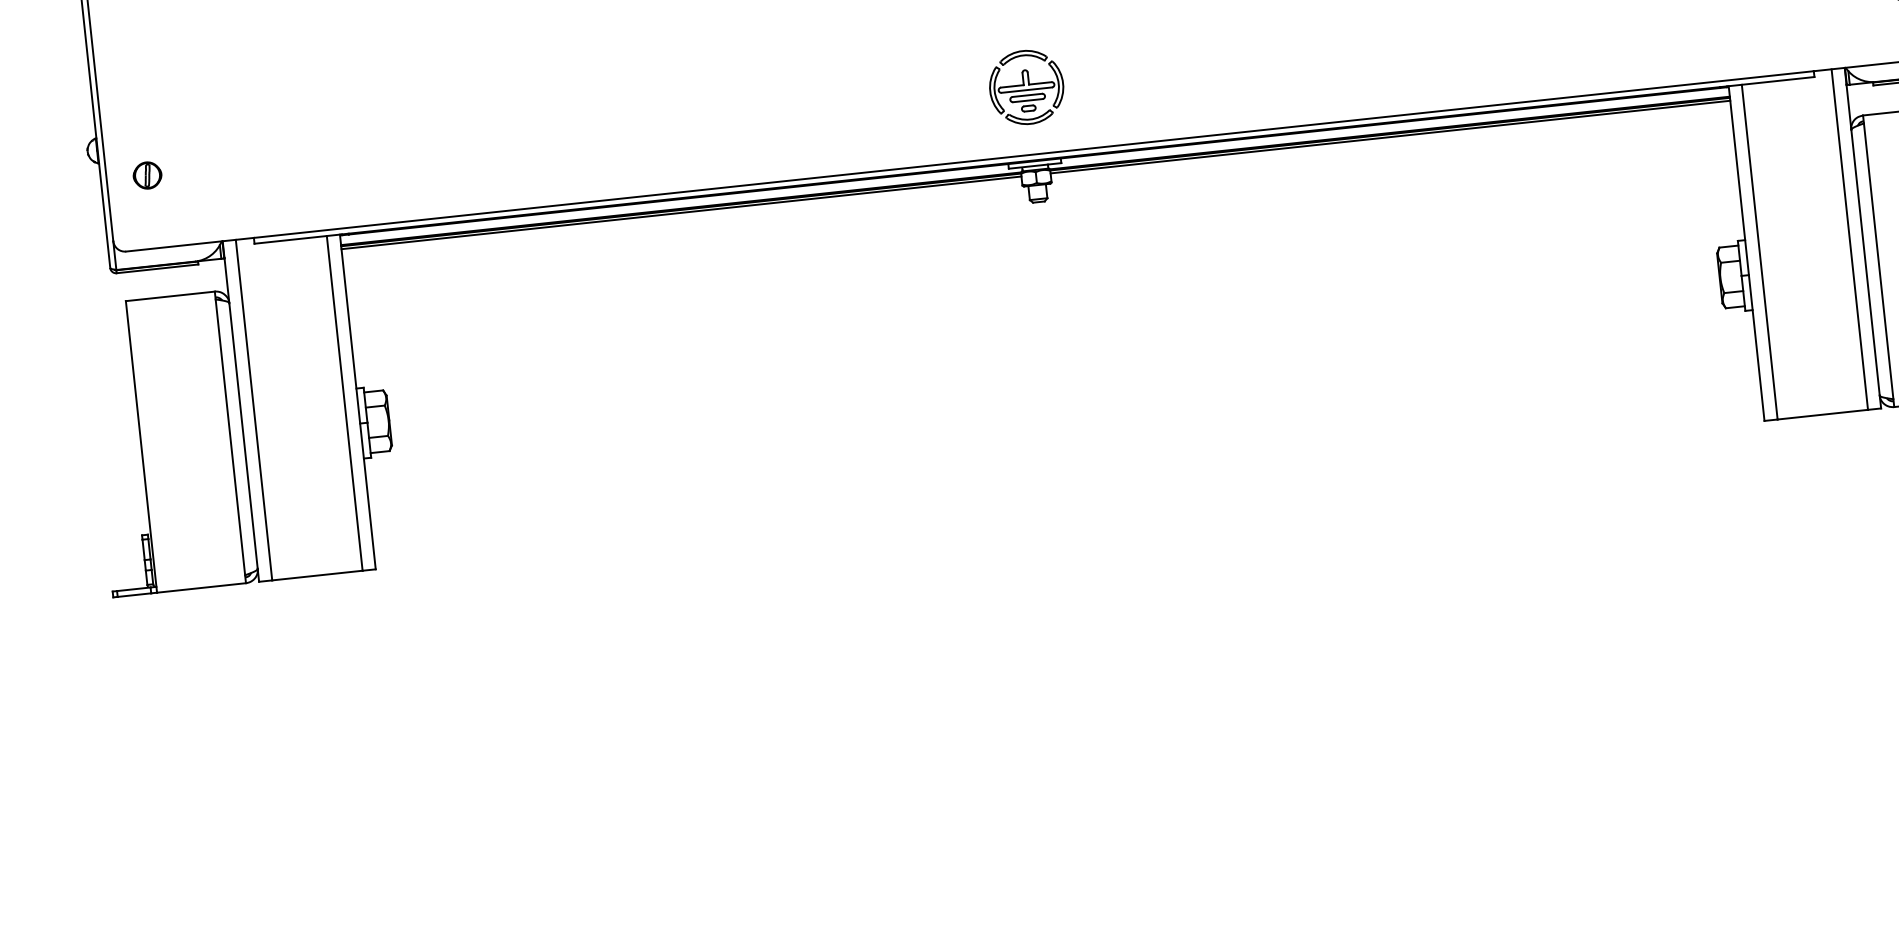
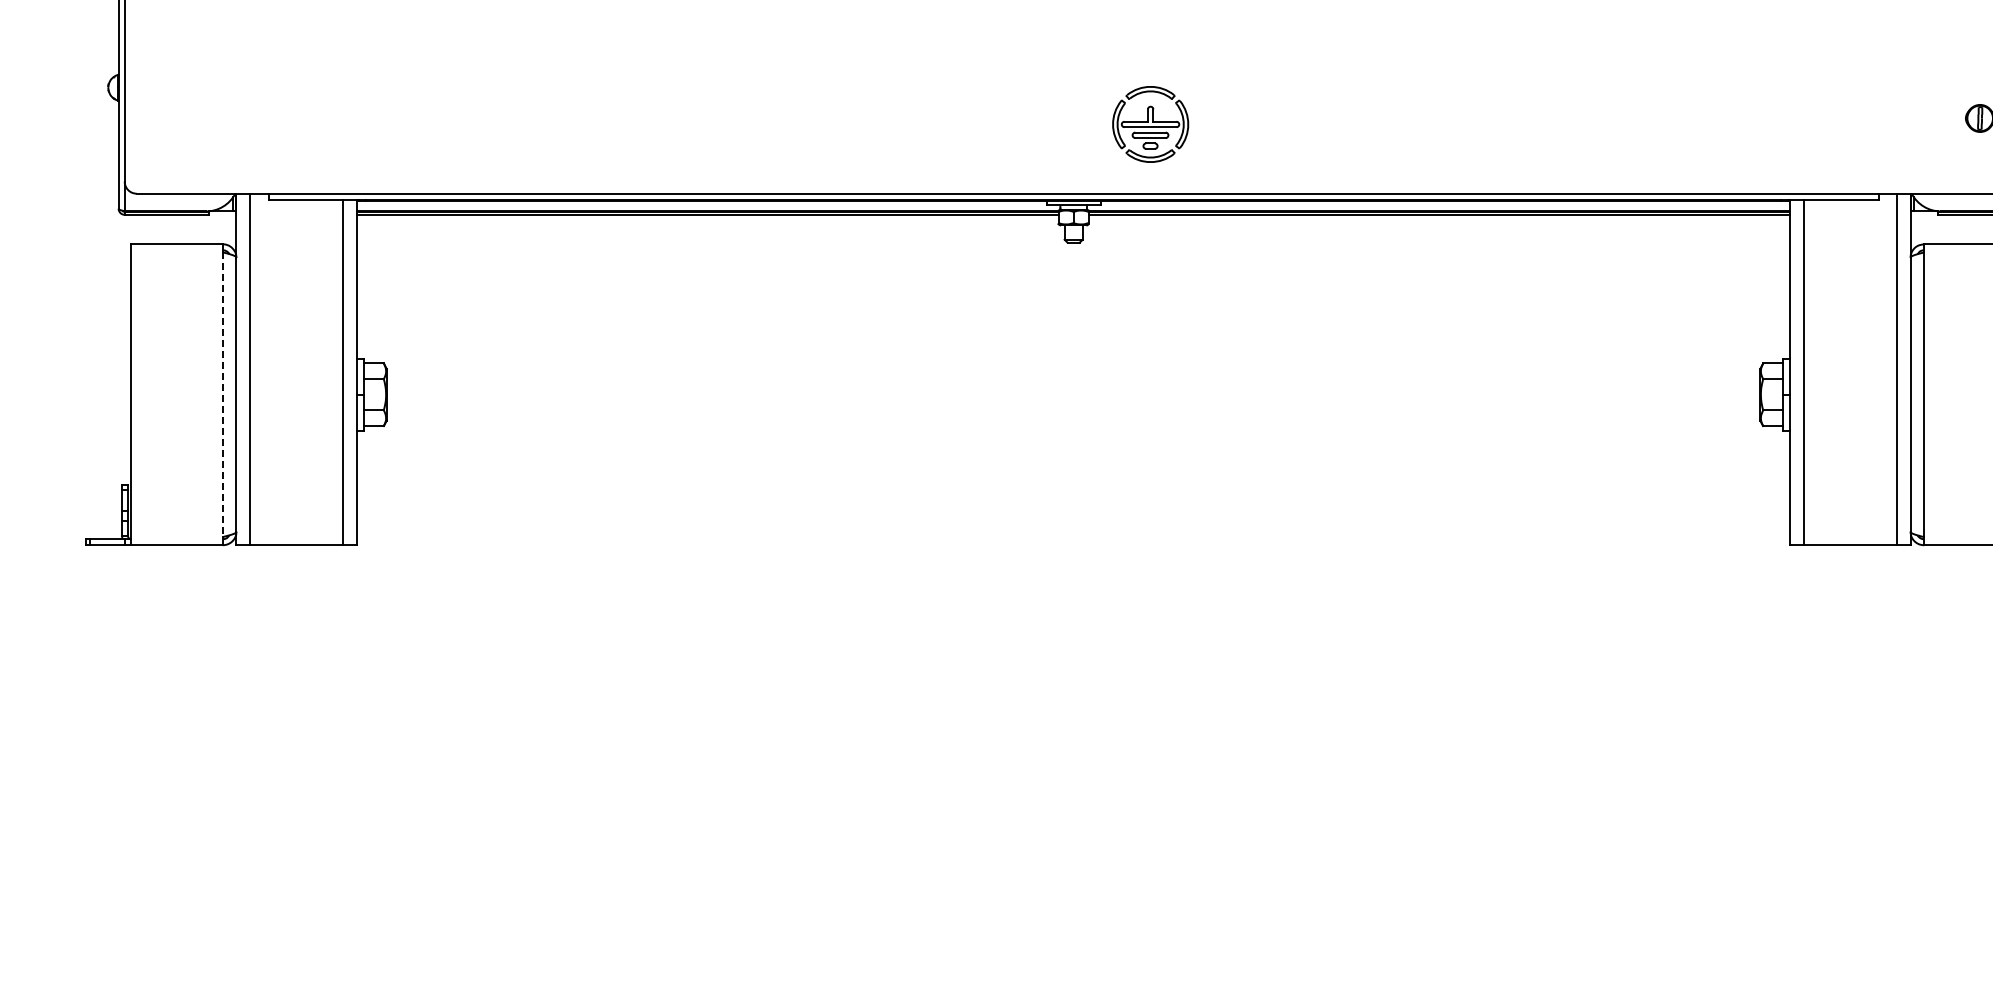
part: (1026, 87) -> (1150, 124), moved
part: (147, 175) -> (166, 118), removed
line: (230, 438) -> (222, 395), solid -> dashed

